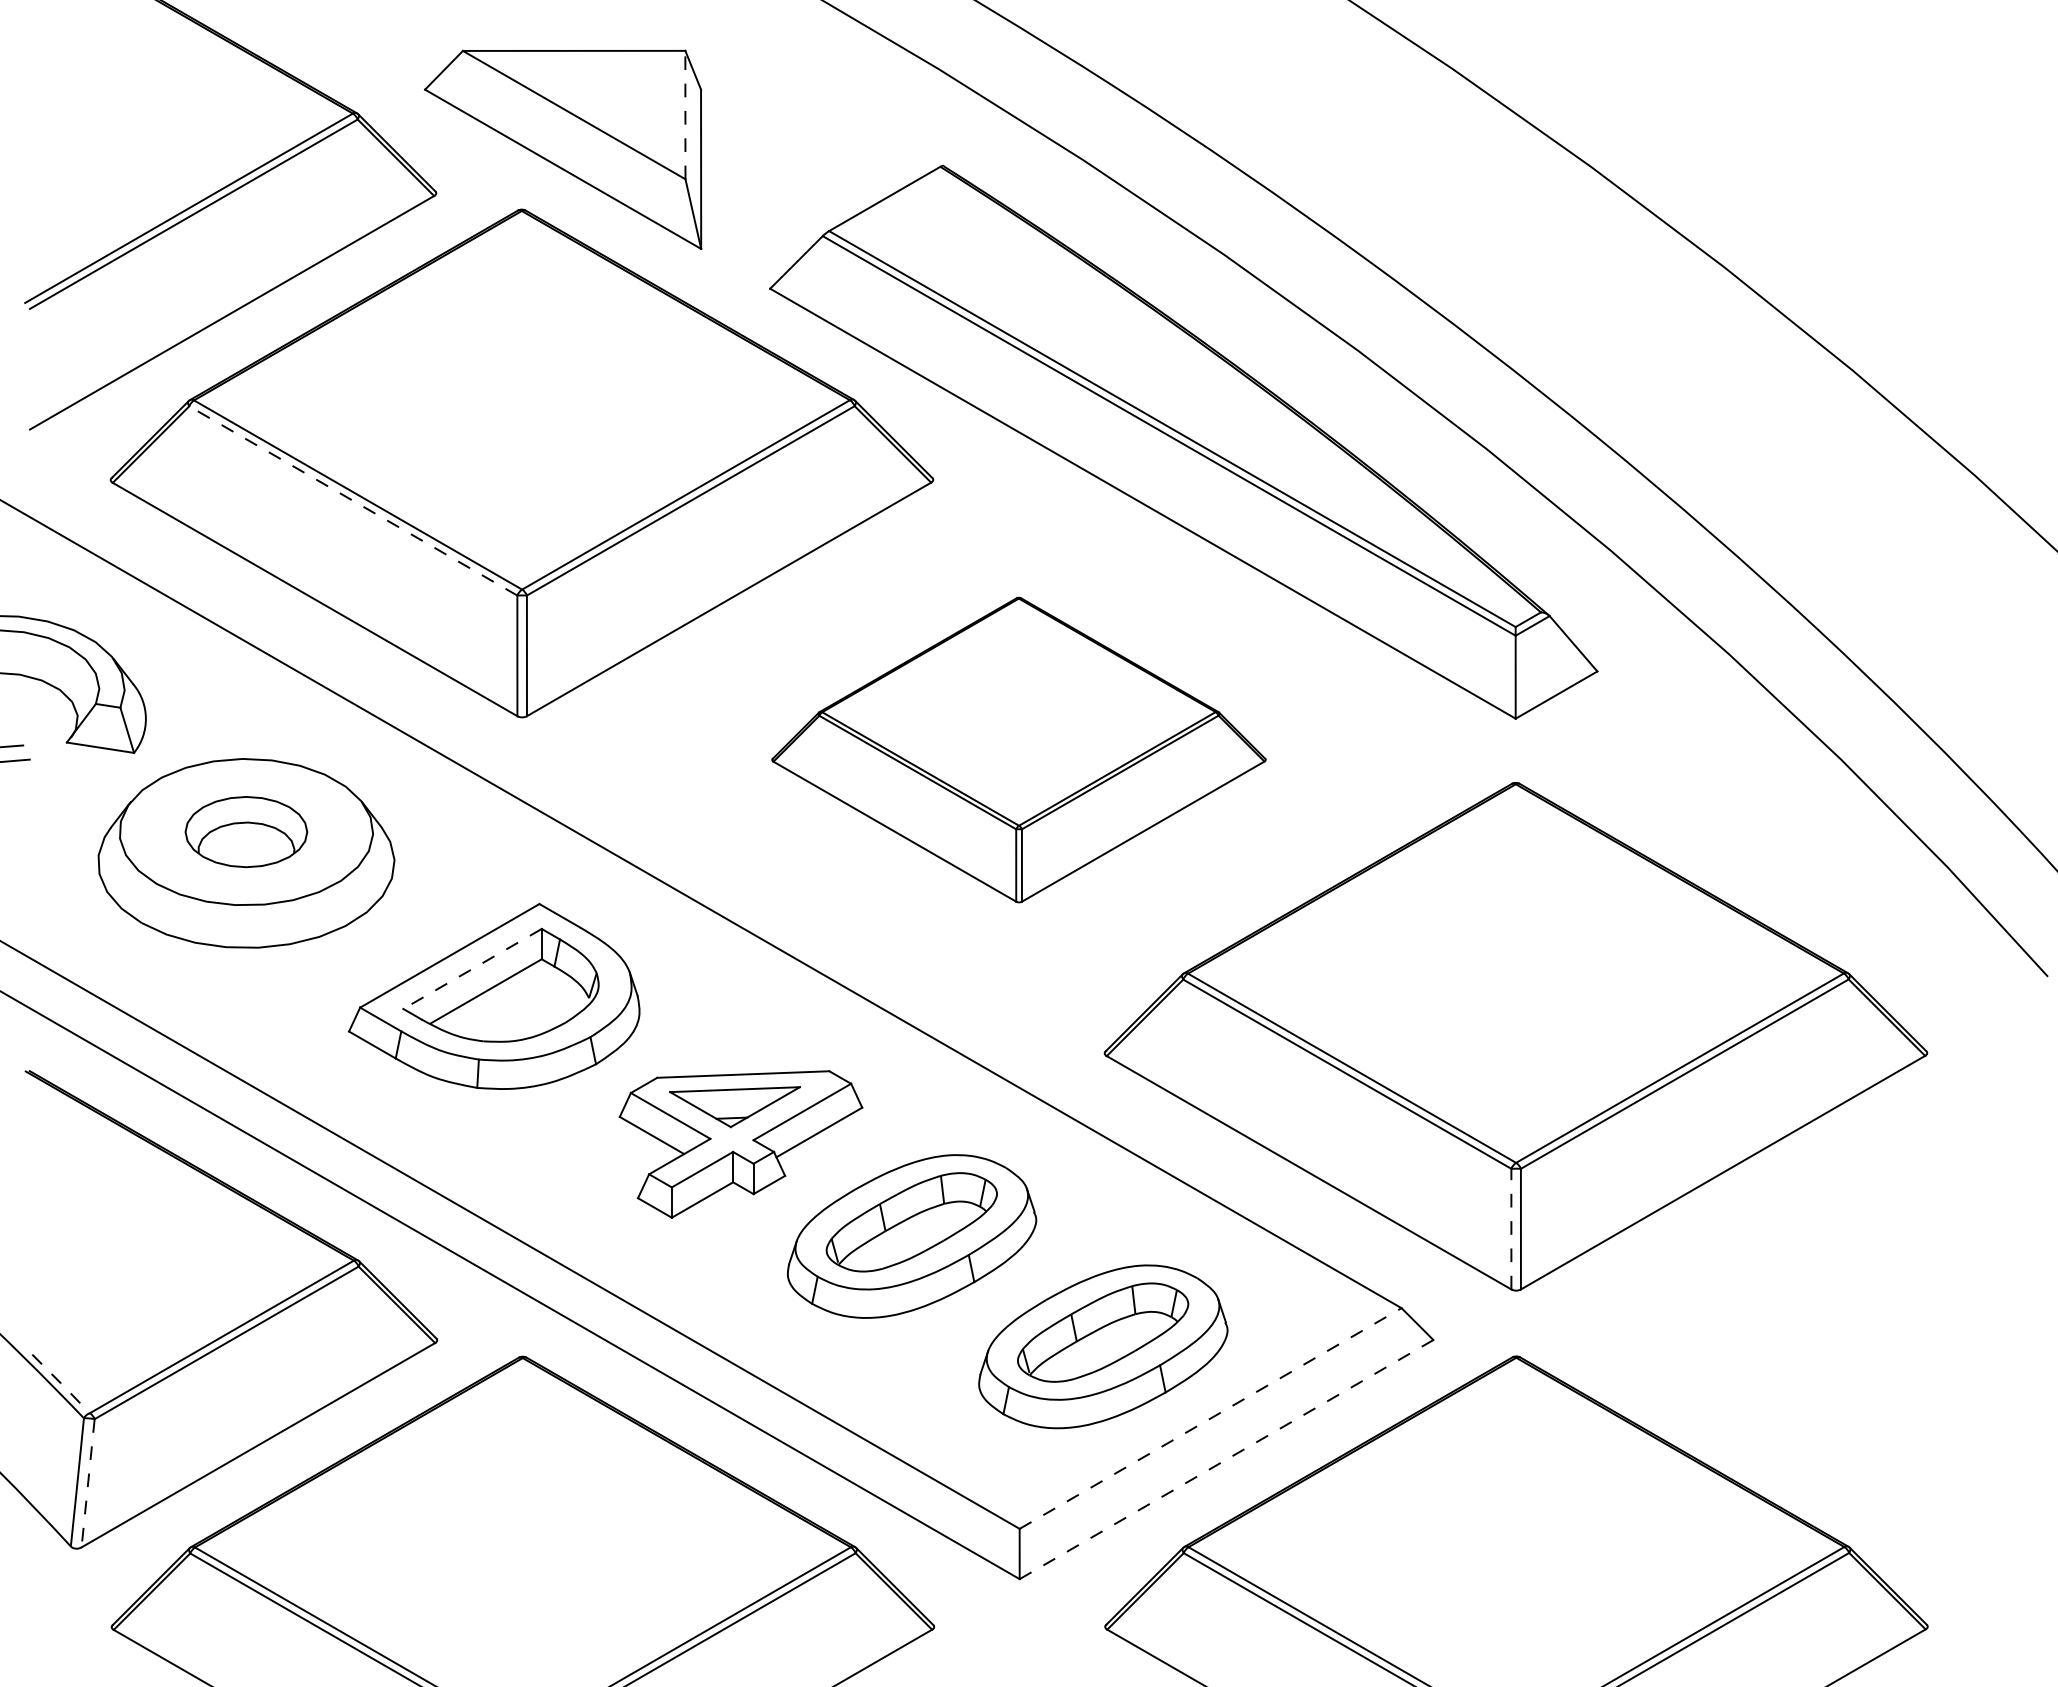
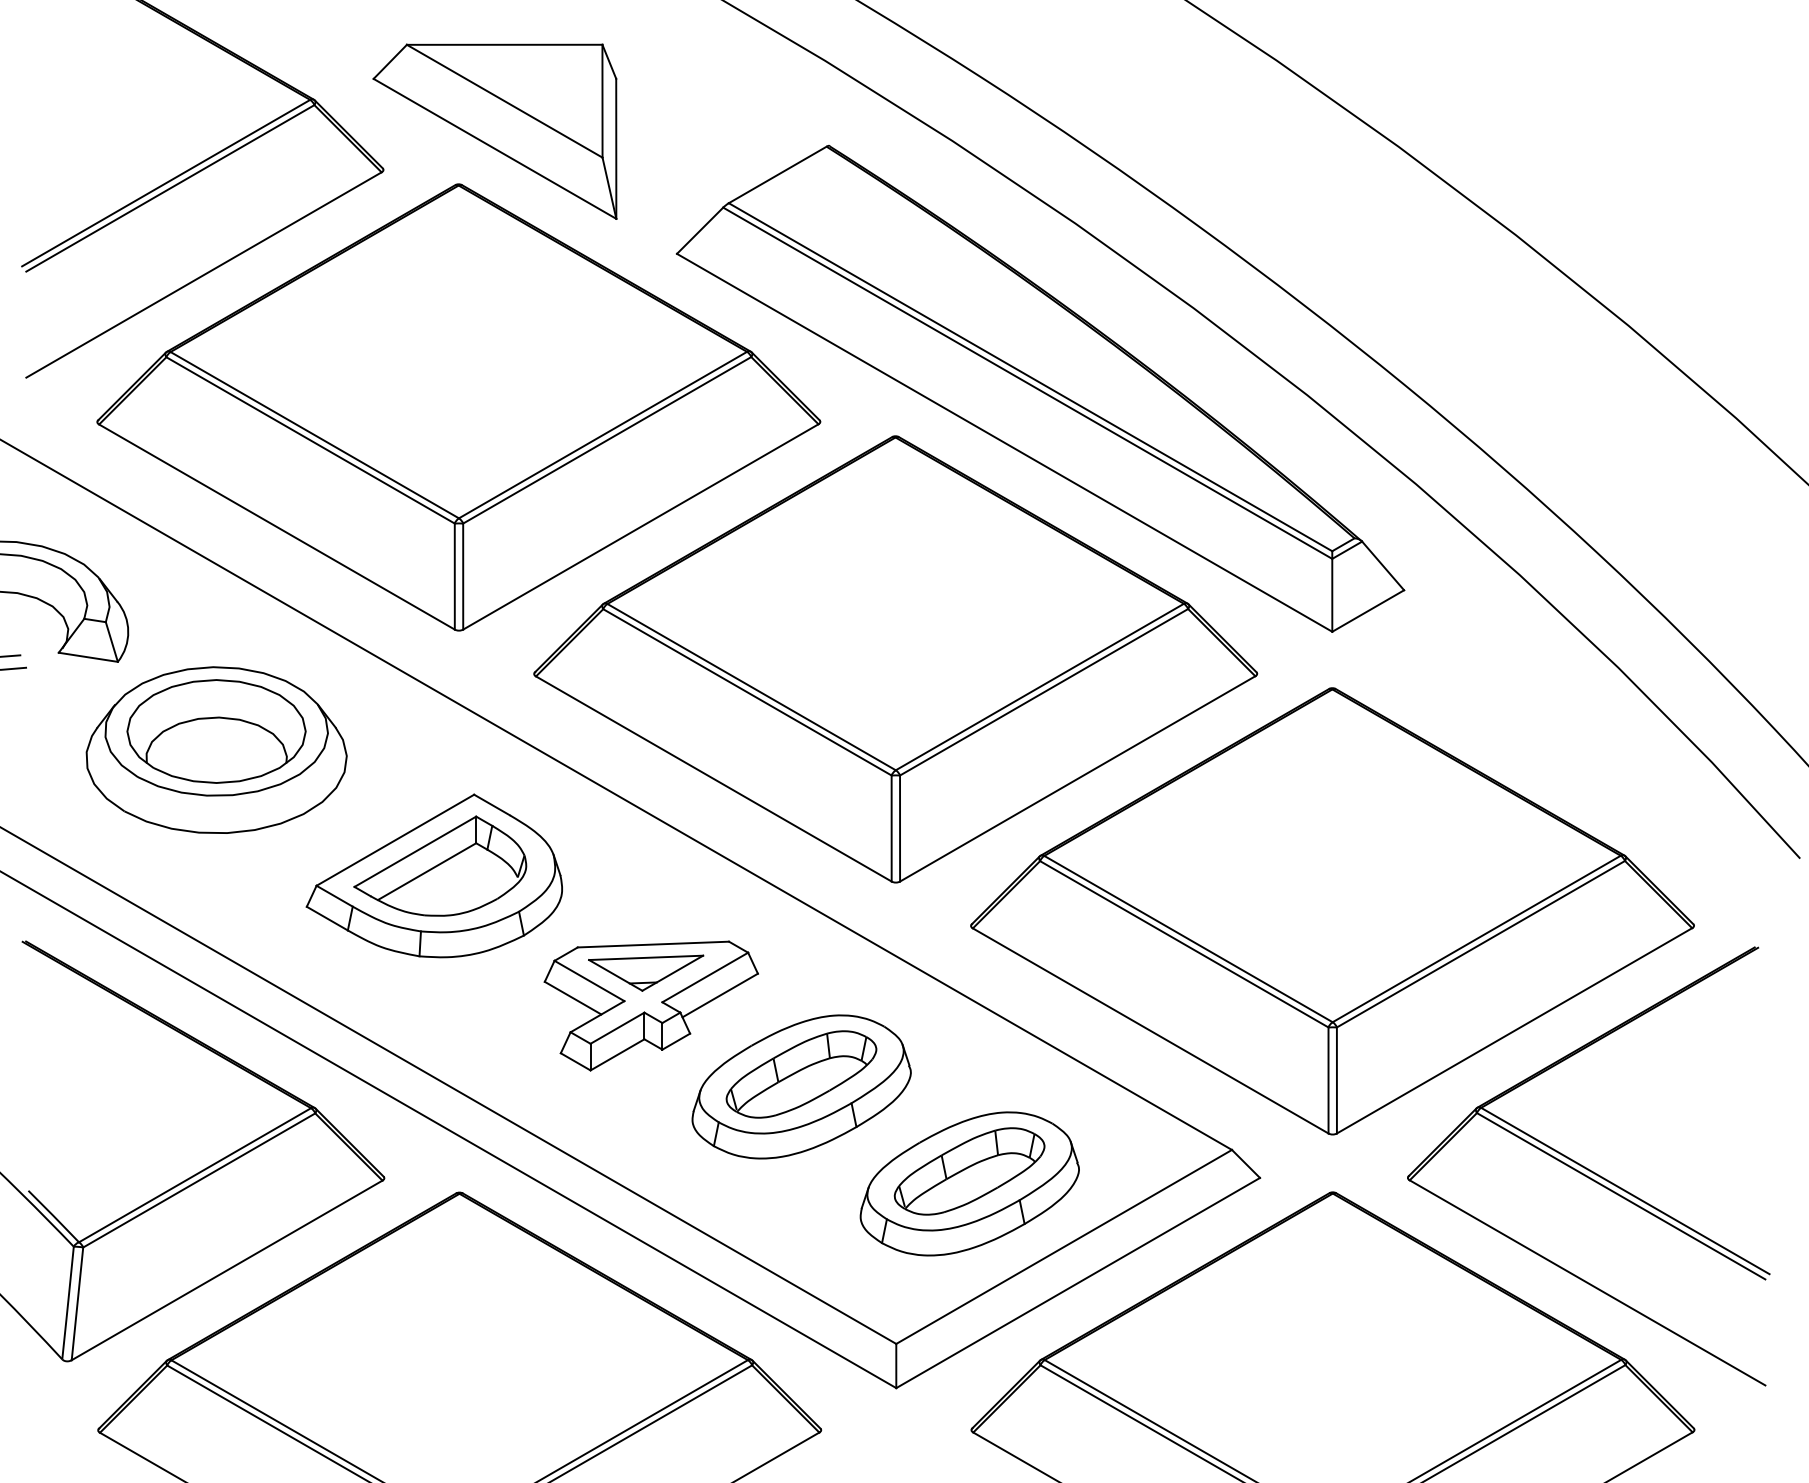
line: (685, 114) -> (602, 100), dashed -> solid
line: (352, 500) -> (309, 440), dashed -> solid
part: (1018, 749) -> (895, 658), size x1.67
part: (246, 831) -> (216, 730), size x1.67
line: (472, 968) -> (415, 851), dashed -> solid
line: (1511, 1228) -> (1328, 1079), dashed -> solid
part: (1807, 1326) -> (1588, 1166), added
line: (60, 1383) -> (53, 1216), dashed -> solid
line: (1210, 1418) -> (1064, 1246), dashed -> solid
line: (1226, 1459) -> (1078, 1282), dashed -> solid
line: (88, 1483) -> (77, 1304), dashed -> solid

